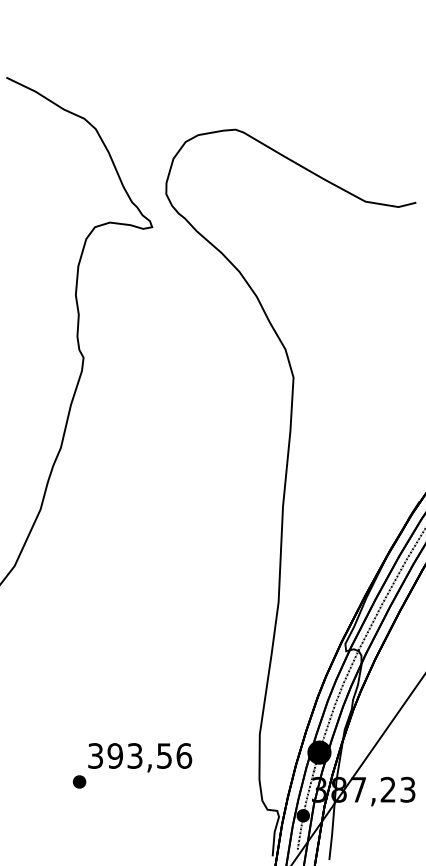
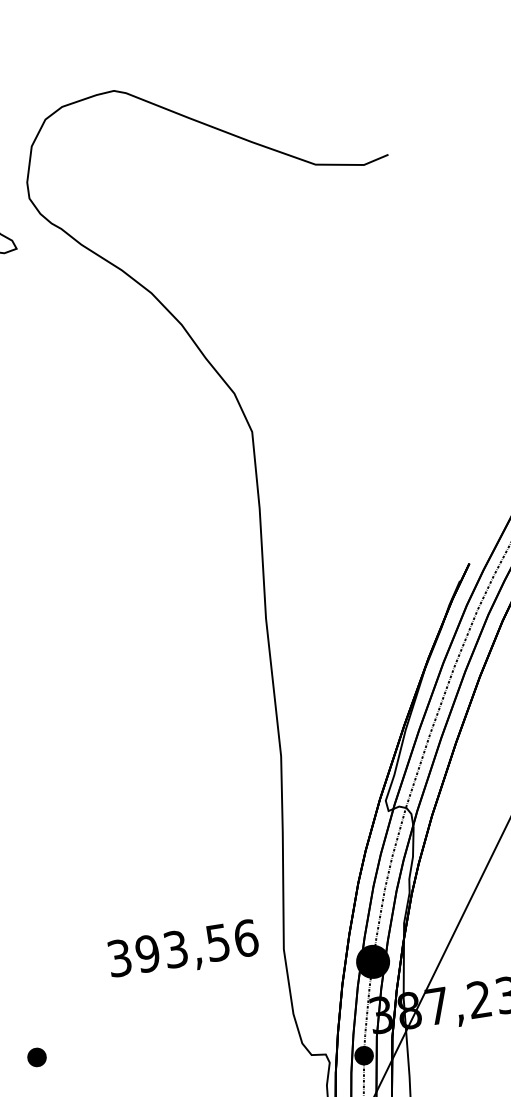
text: (140, 757) -> (184, 950), moved

